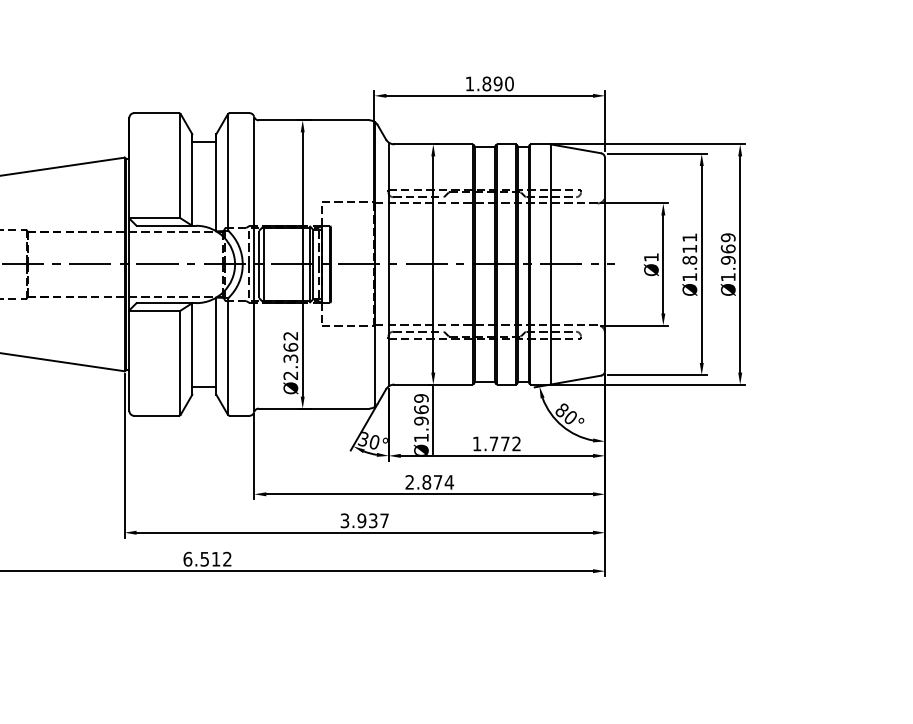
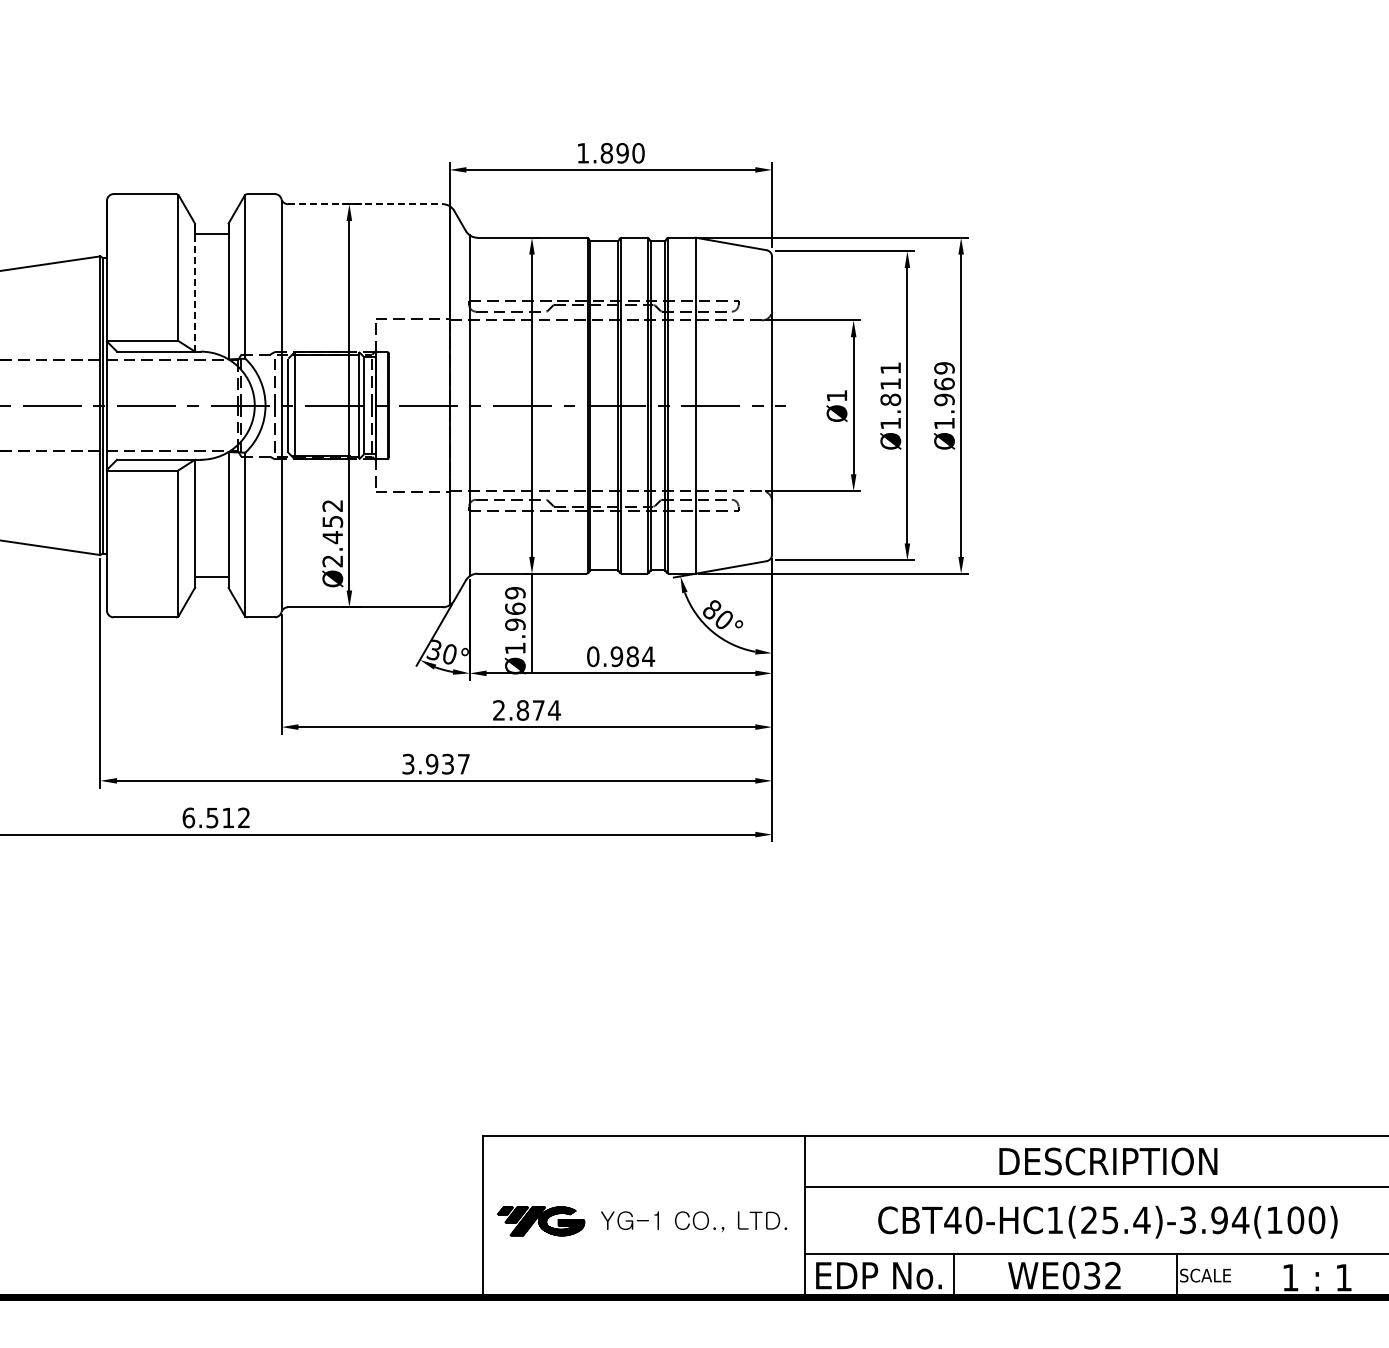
line: (314, 120) -> (365, 204), solid -> dashed
line: (192, 180) -> (195, 288), solid -> dashed
text: (290, 352) -> (332, 529), Ø2.362 -> Ø2.452
text: (497, 443) -> (621, 656), 1.772 -> 0.984

